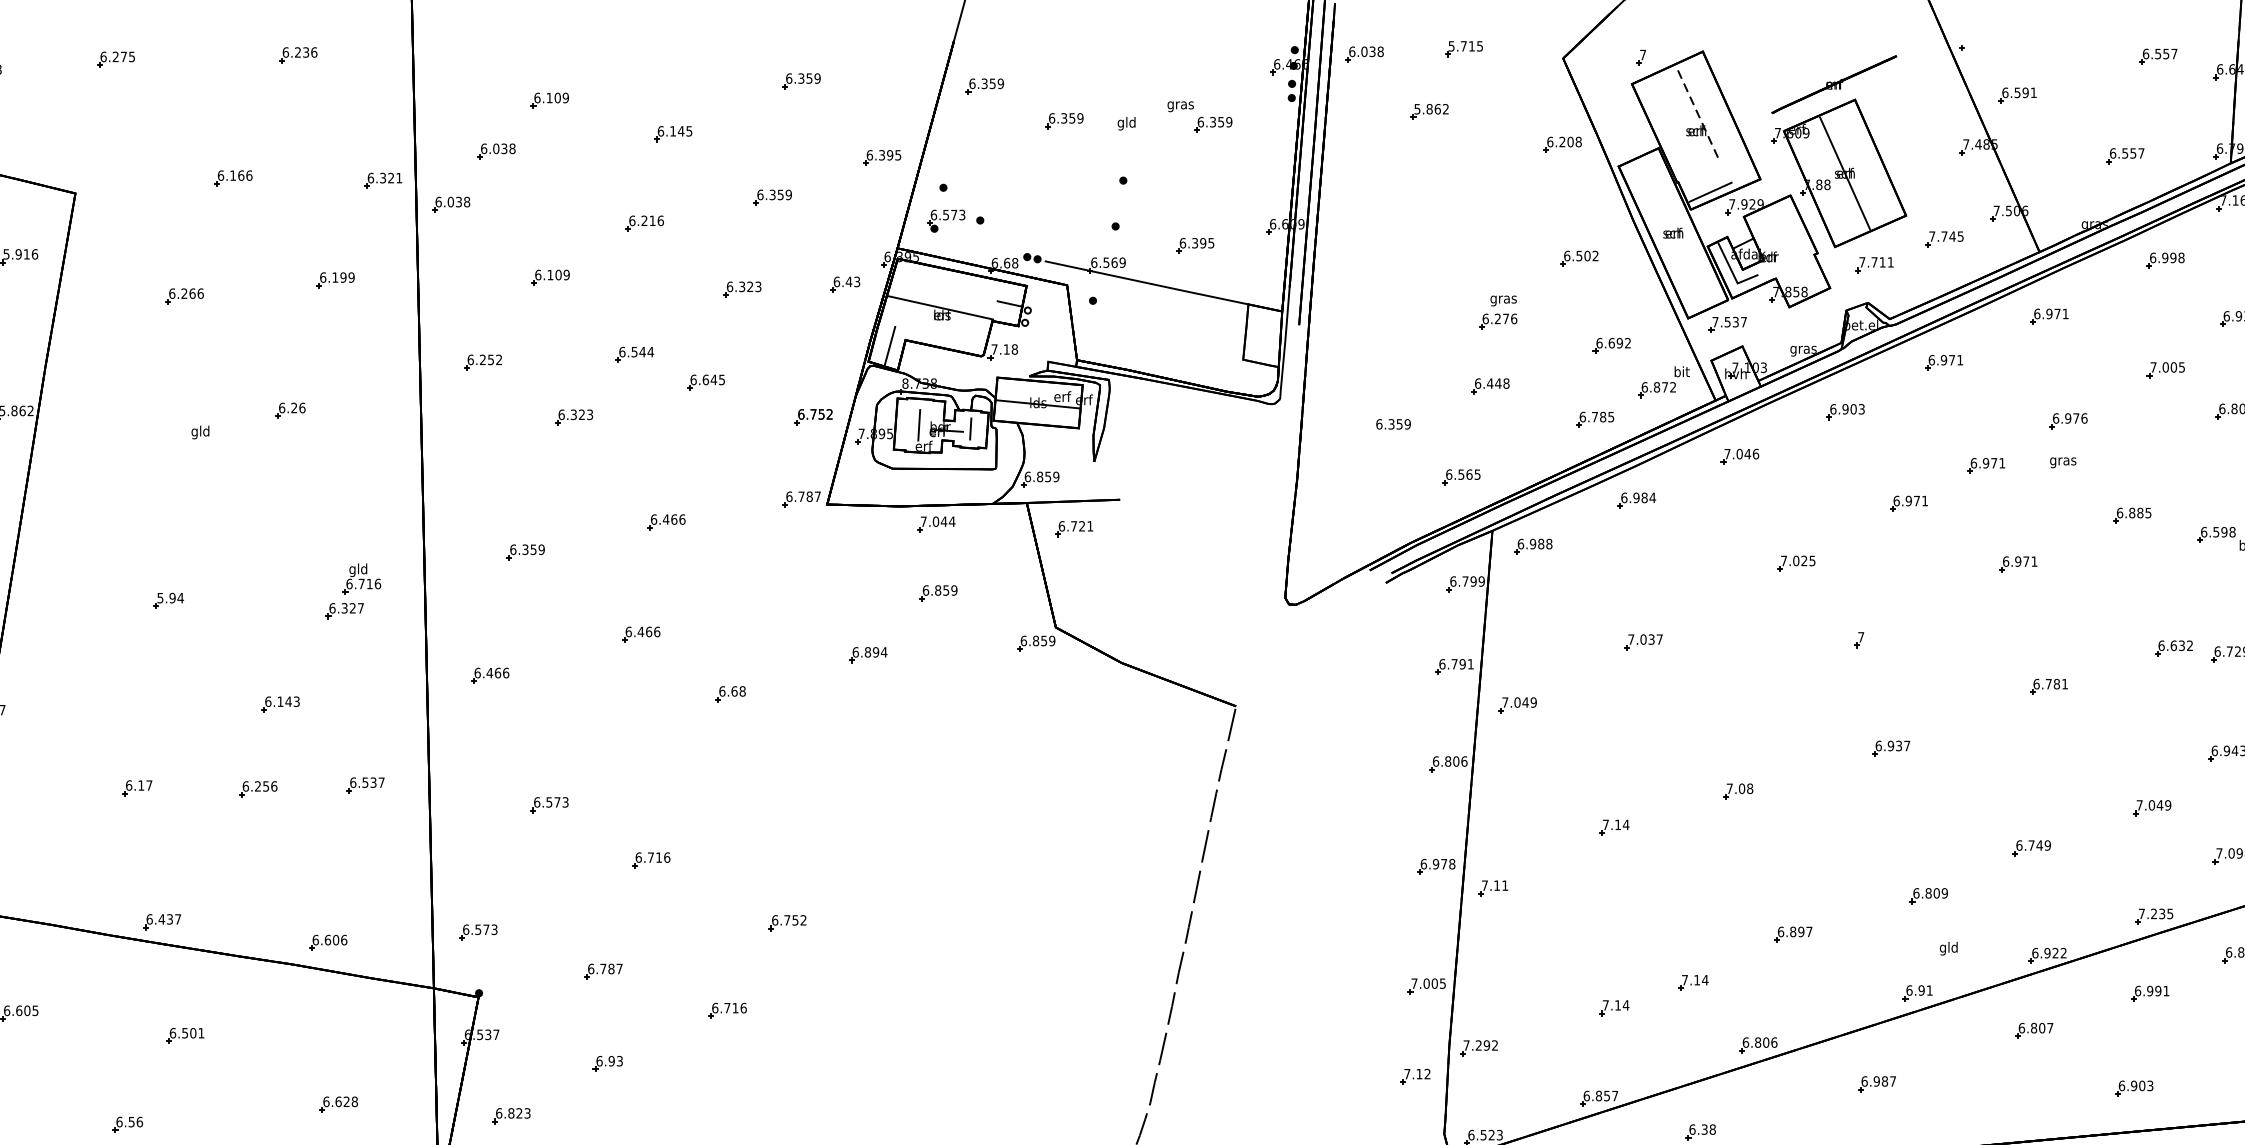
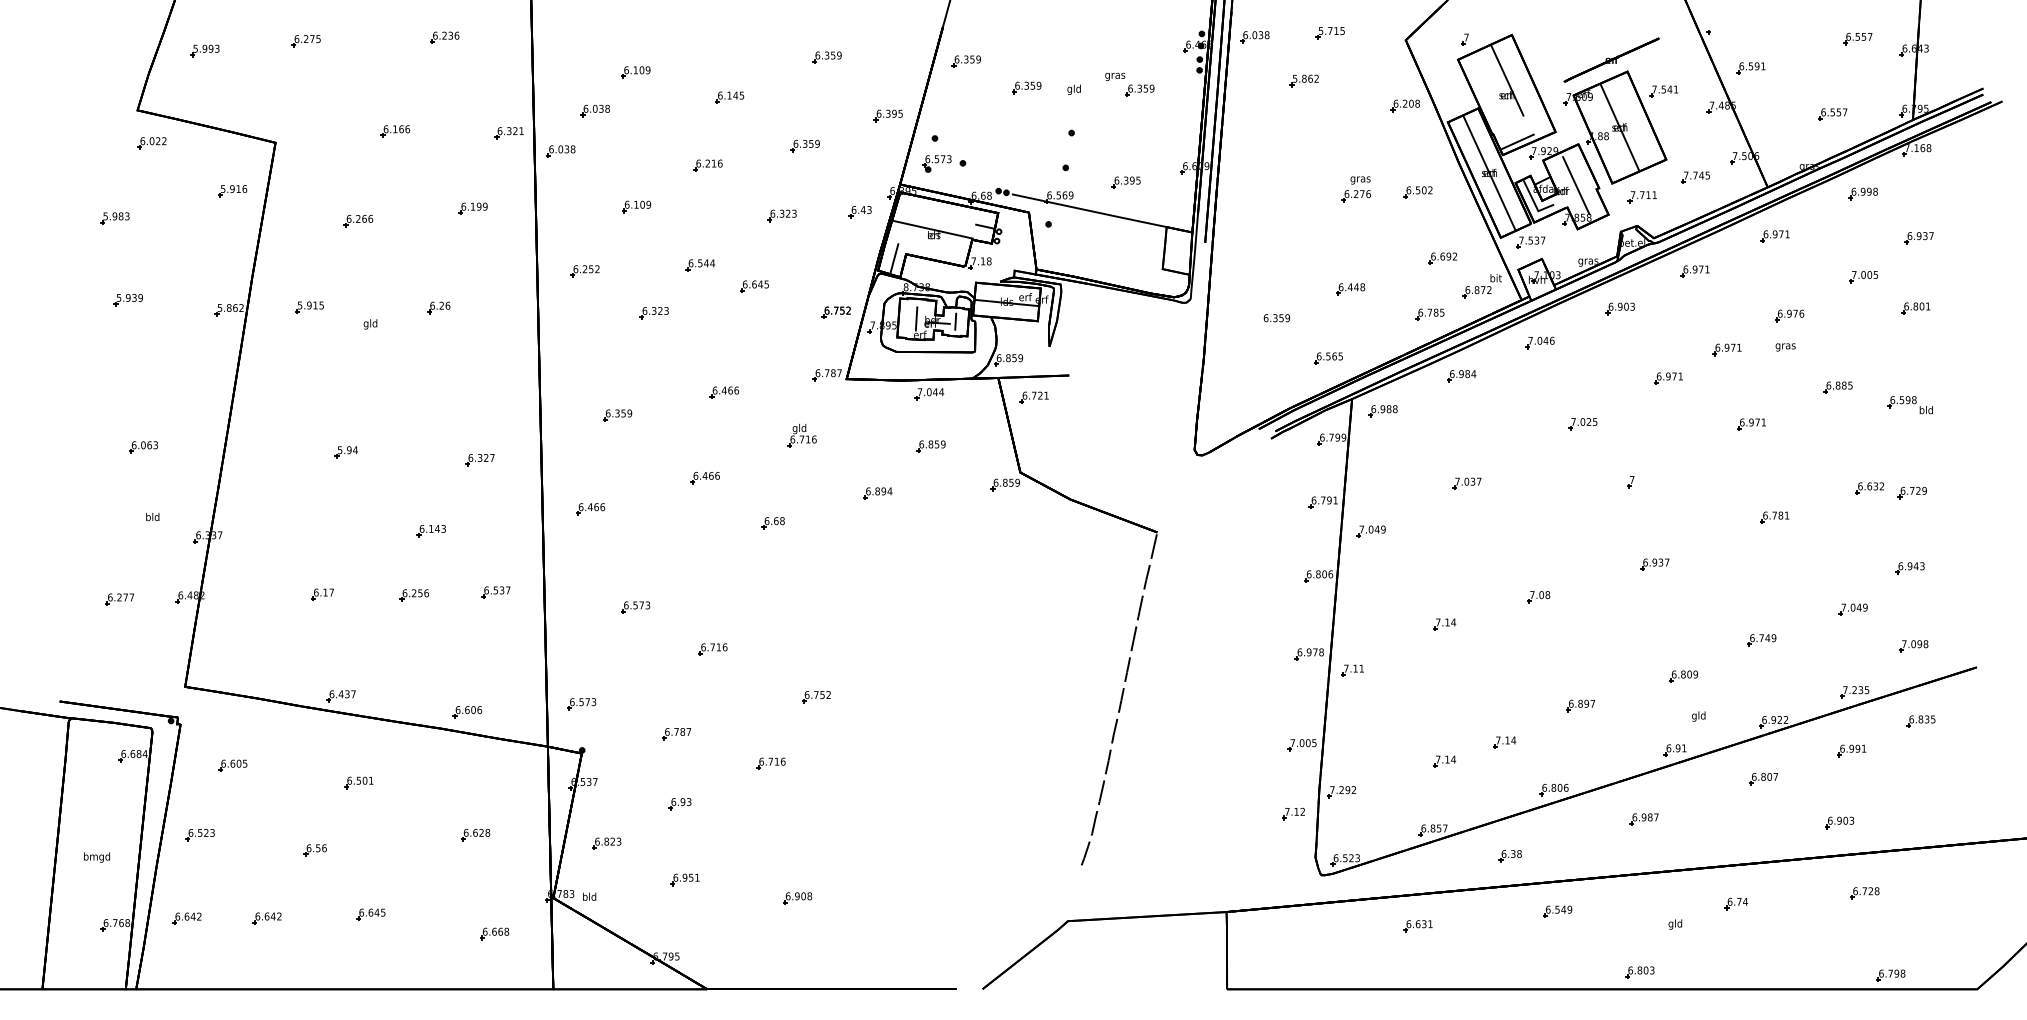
line: (1697, 111) -> (1507, 80), dashed -> solid
part: (1902, 125) -> (1663, 91), added
line: (1672, 232) -> (1488, 172), added
line: (1787, 249) -> (1576, 185), added
part: (1496, 312) -> (1355, 189), moved
part: (120, 410) -> (309, 307), added
part: (361, 578) -> (801, 435), moved

